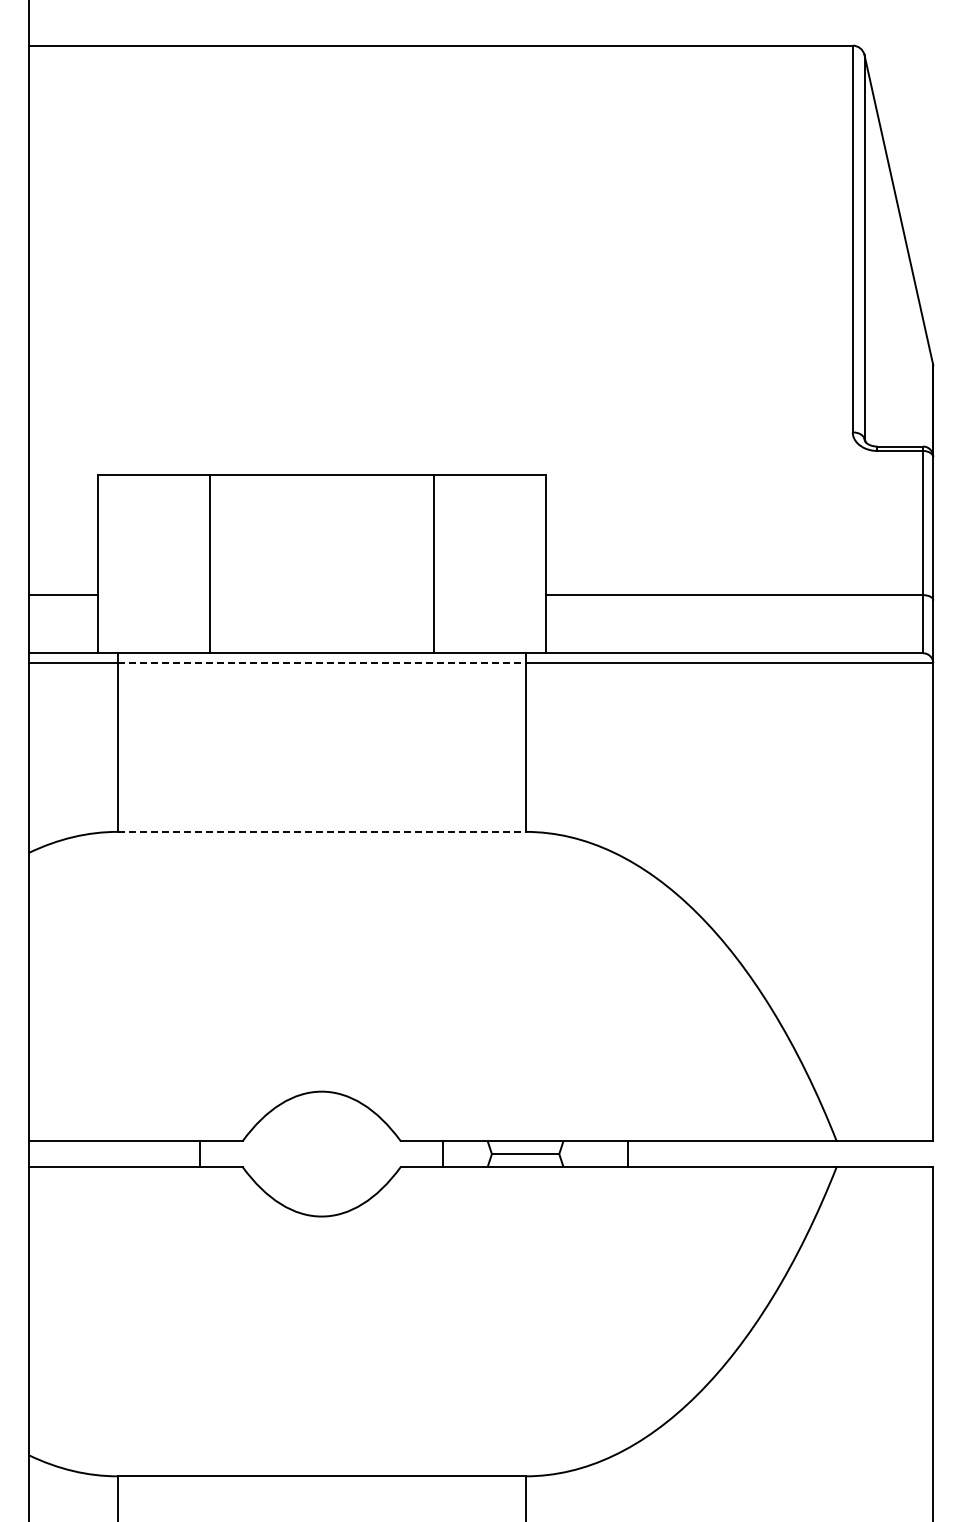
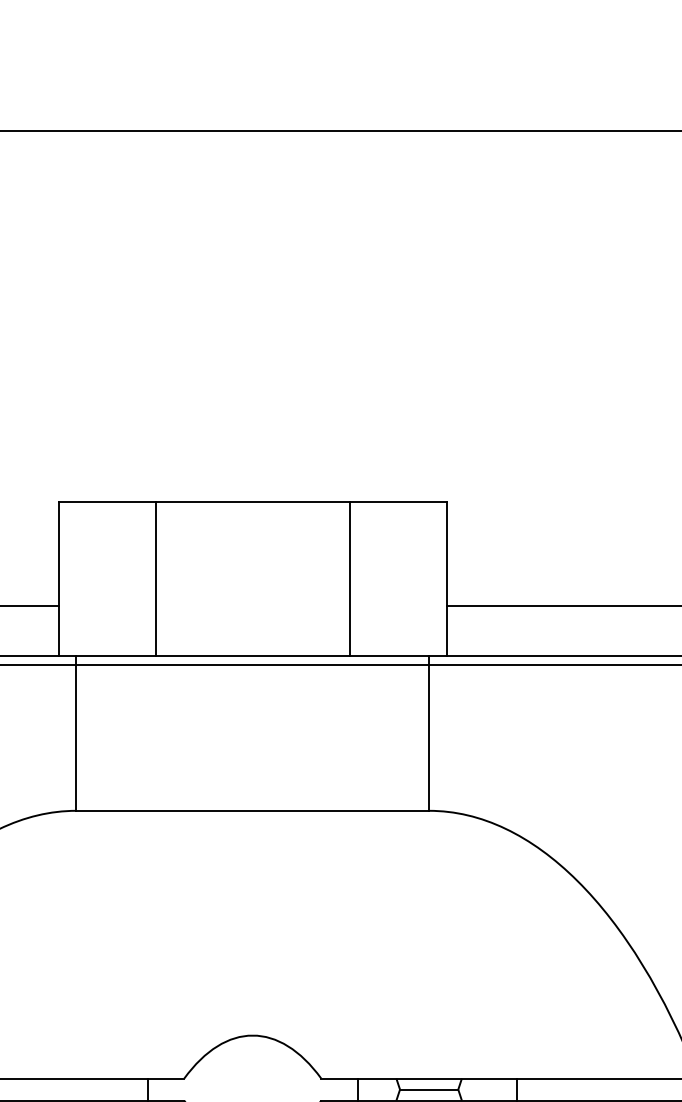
line: (321, 663) -> (252, 665), dashed -> solid
line: (321, 831) -> (252, 810), dashed -> solid

